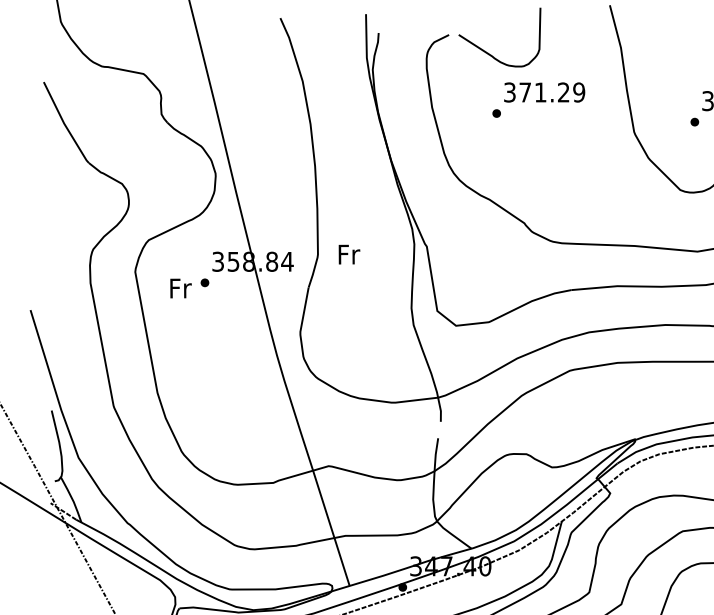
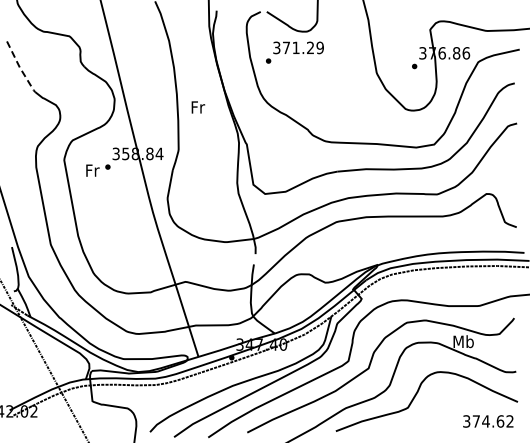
text: (538, 99) -> (294, 52), moved
line: (65, 125) -> (20, 68), solid -> dashed
text: (349, 254) -> (198, 107), moved

